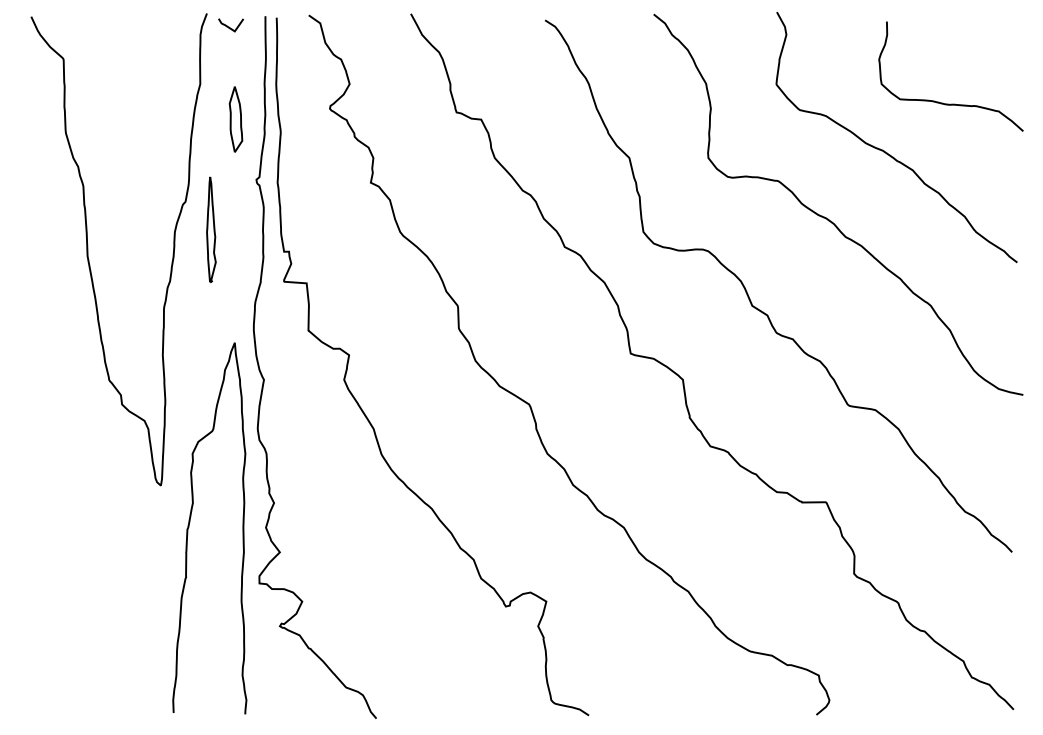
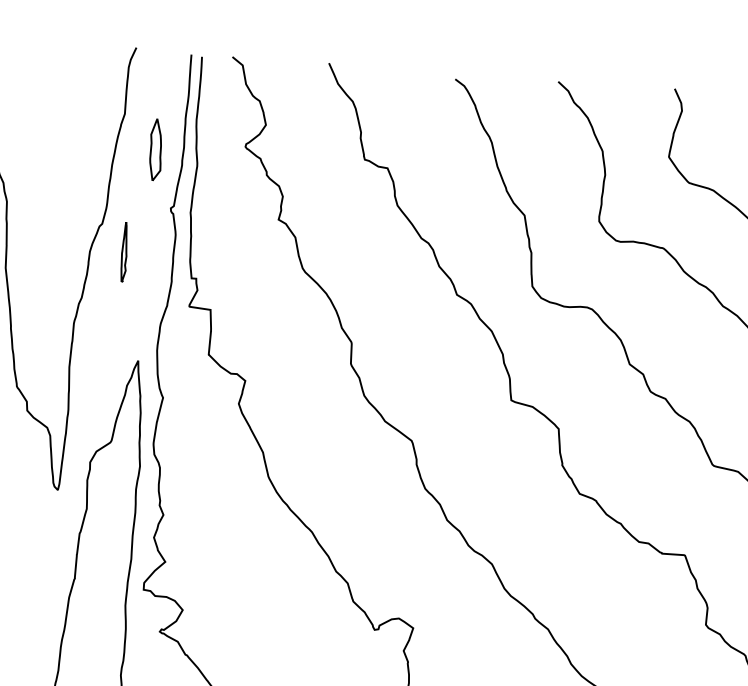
line: (229, 26) -> (156, 61), removed
part: (211, 229) -> (124, 251), size x0.6

